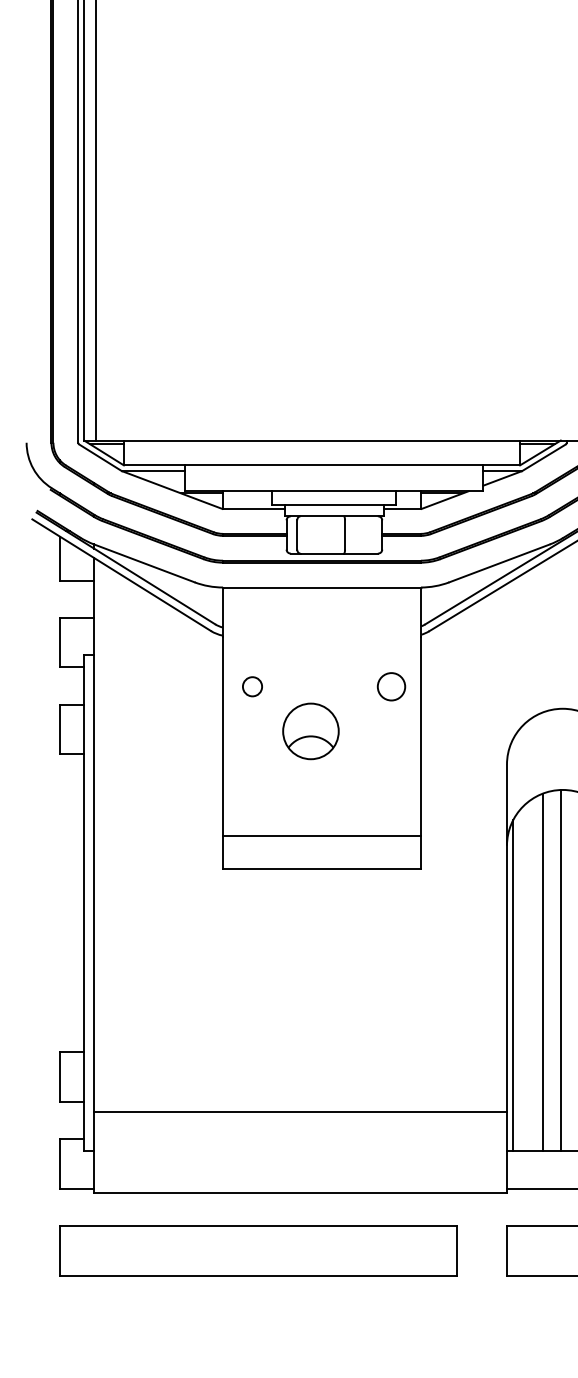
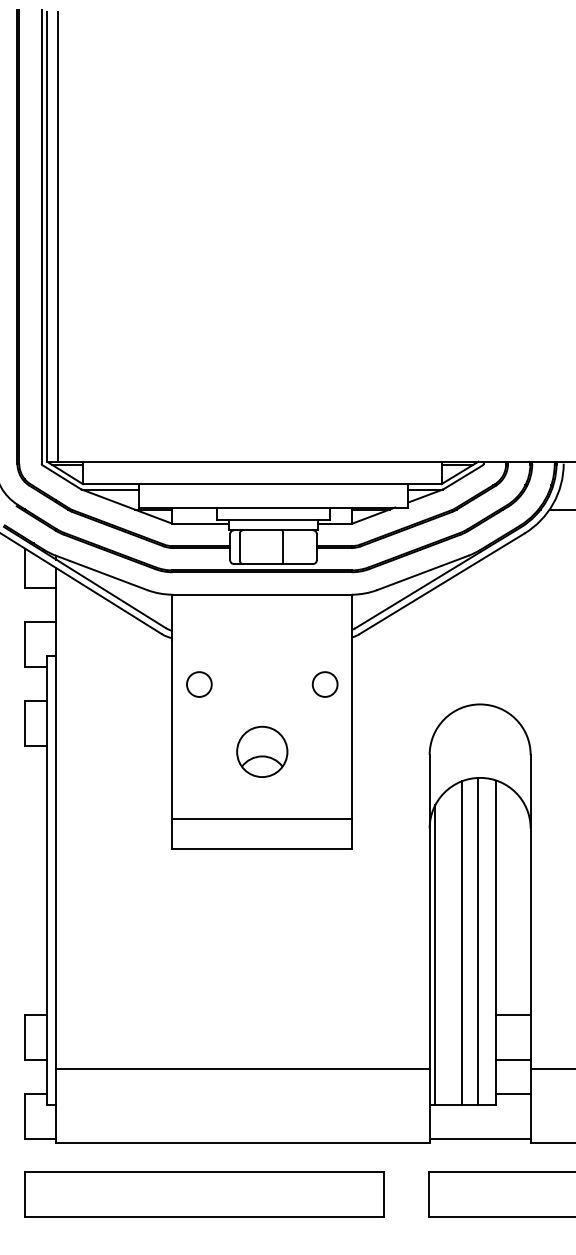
circle: (252, 686) -> (199, 684), size x1.43
part: (311, 730) -> (262, 751), moved

